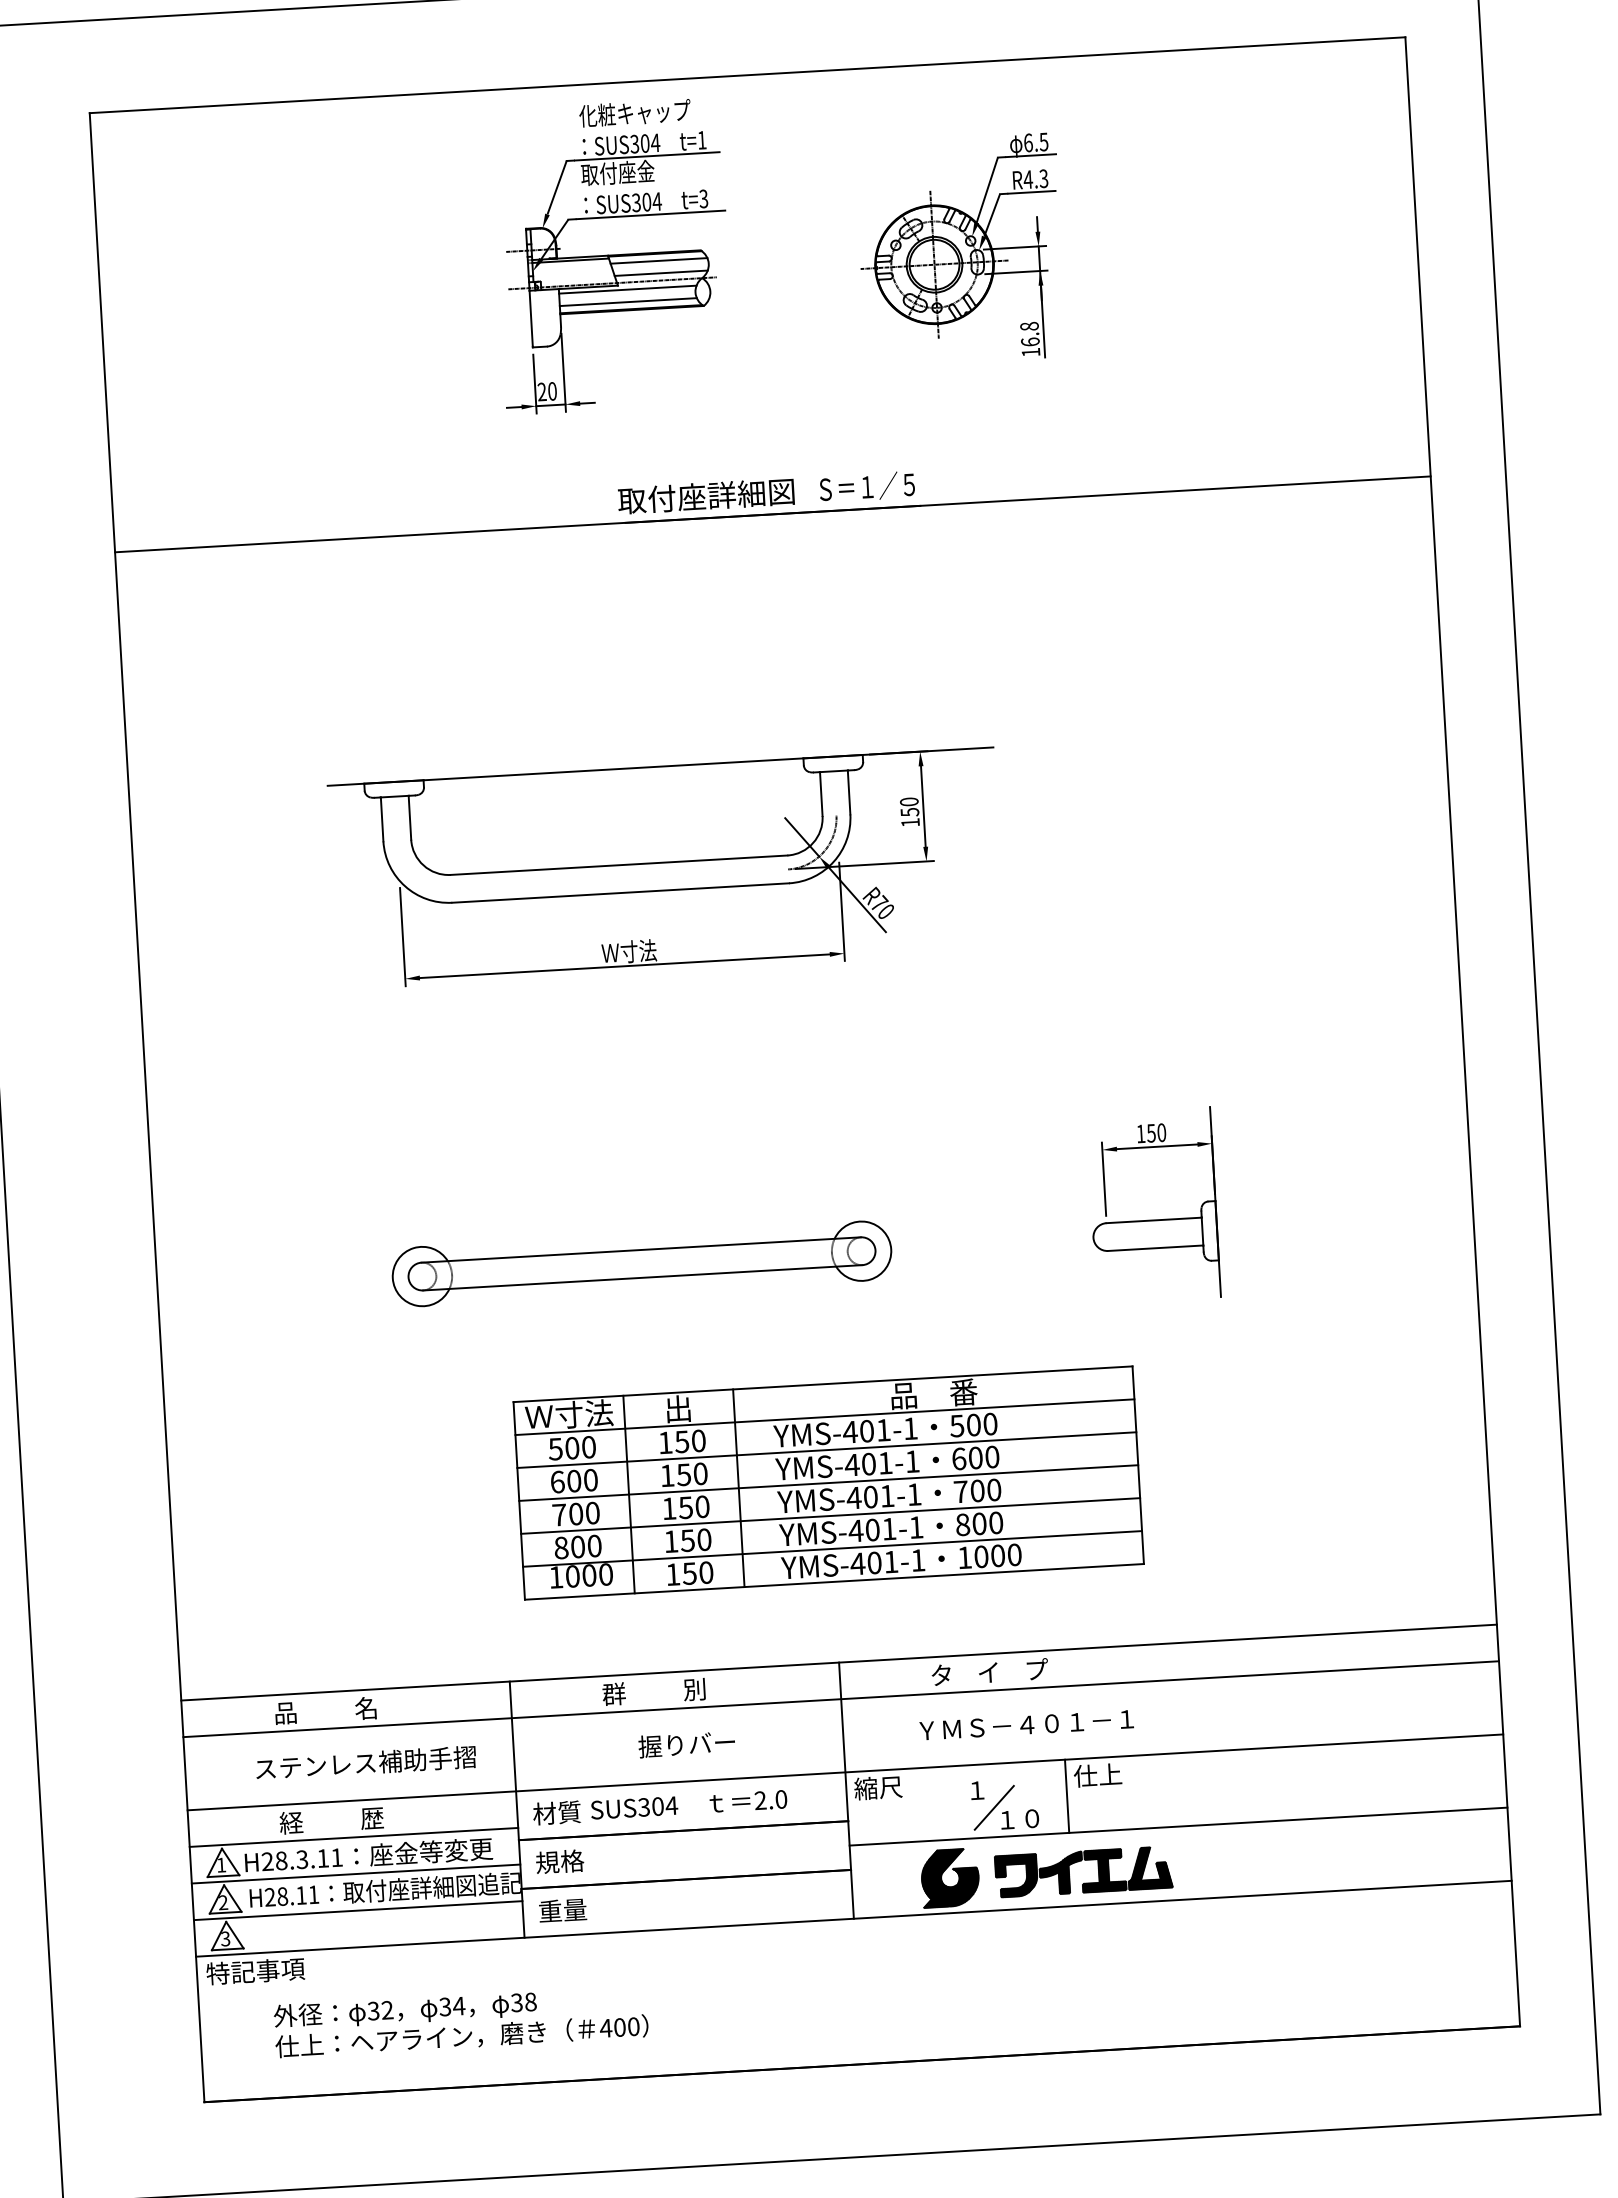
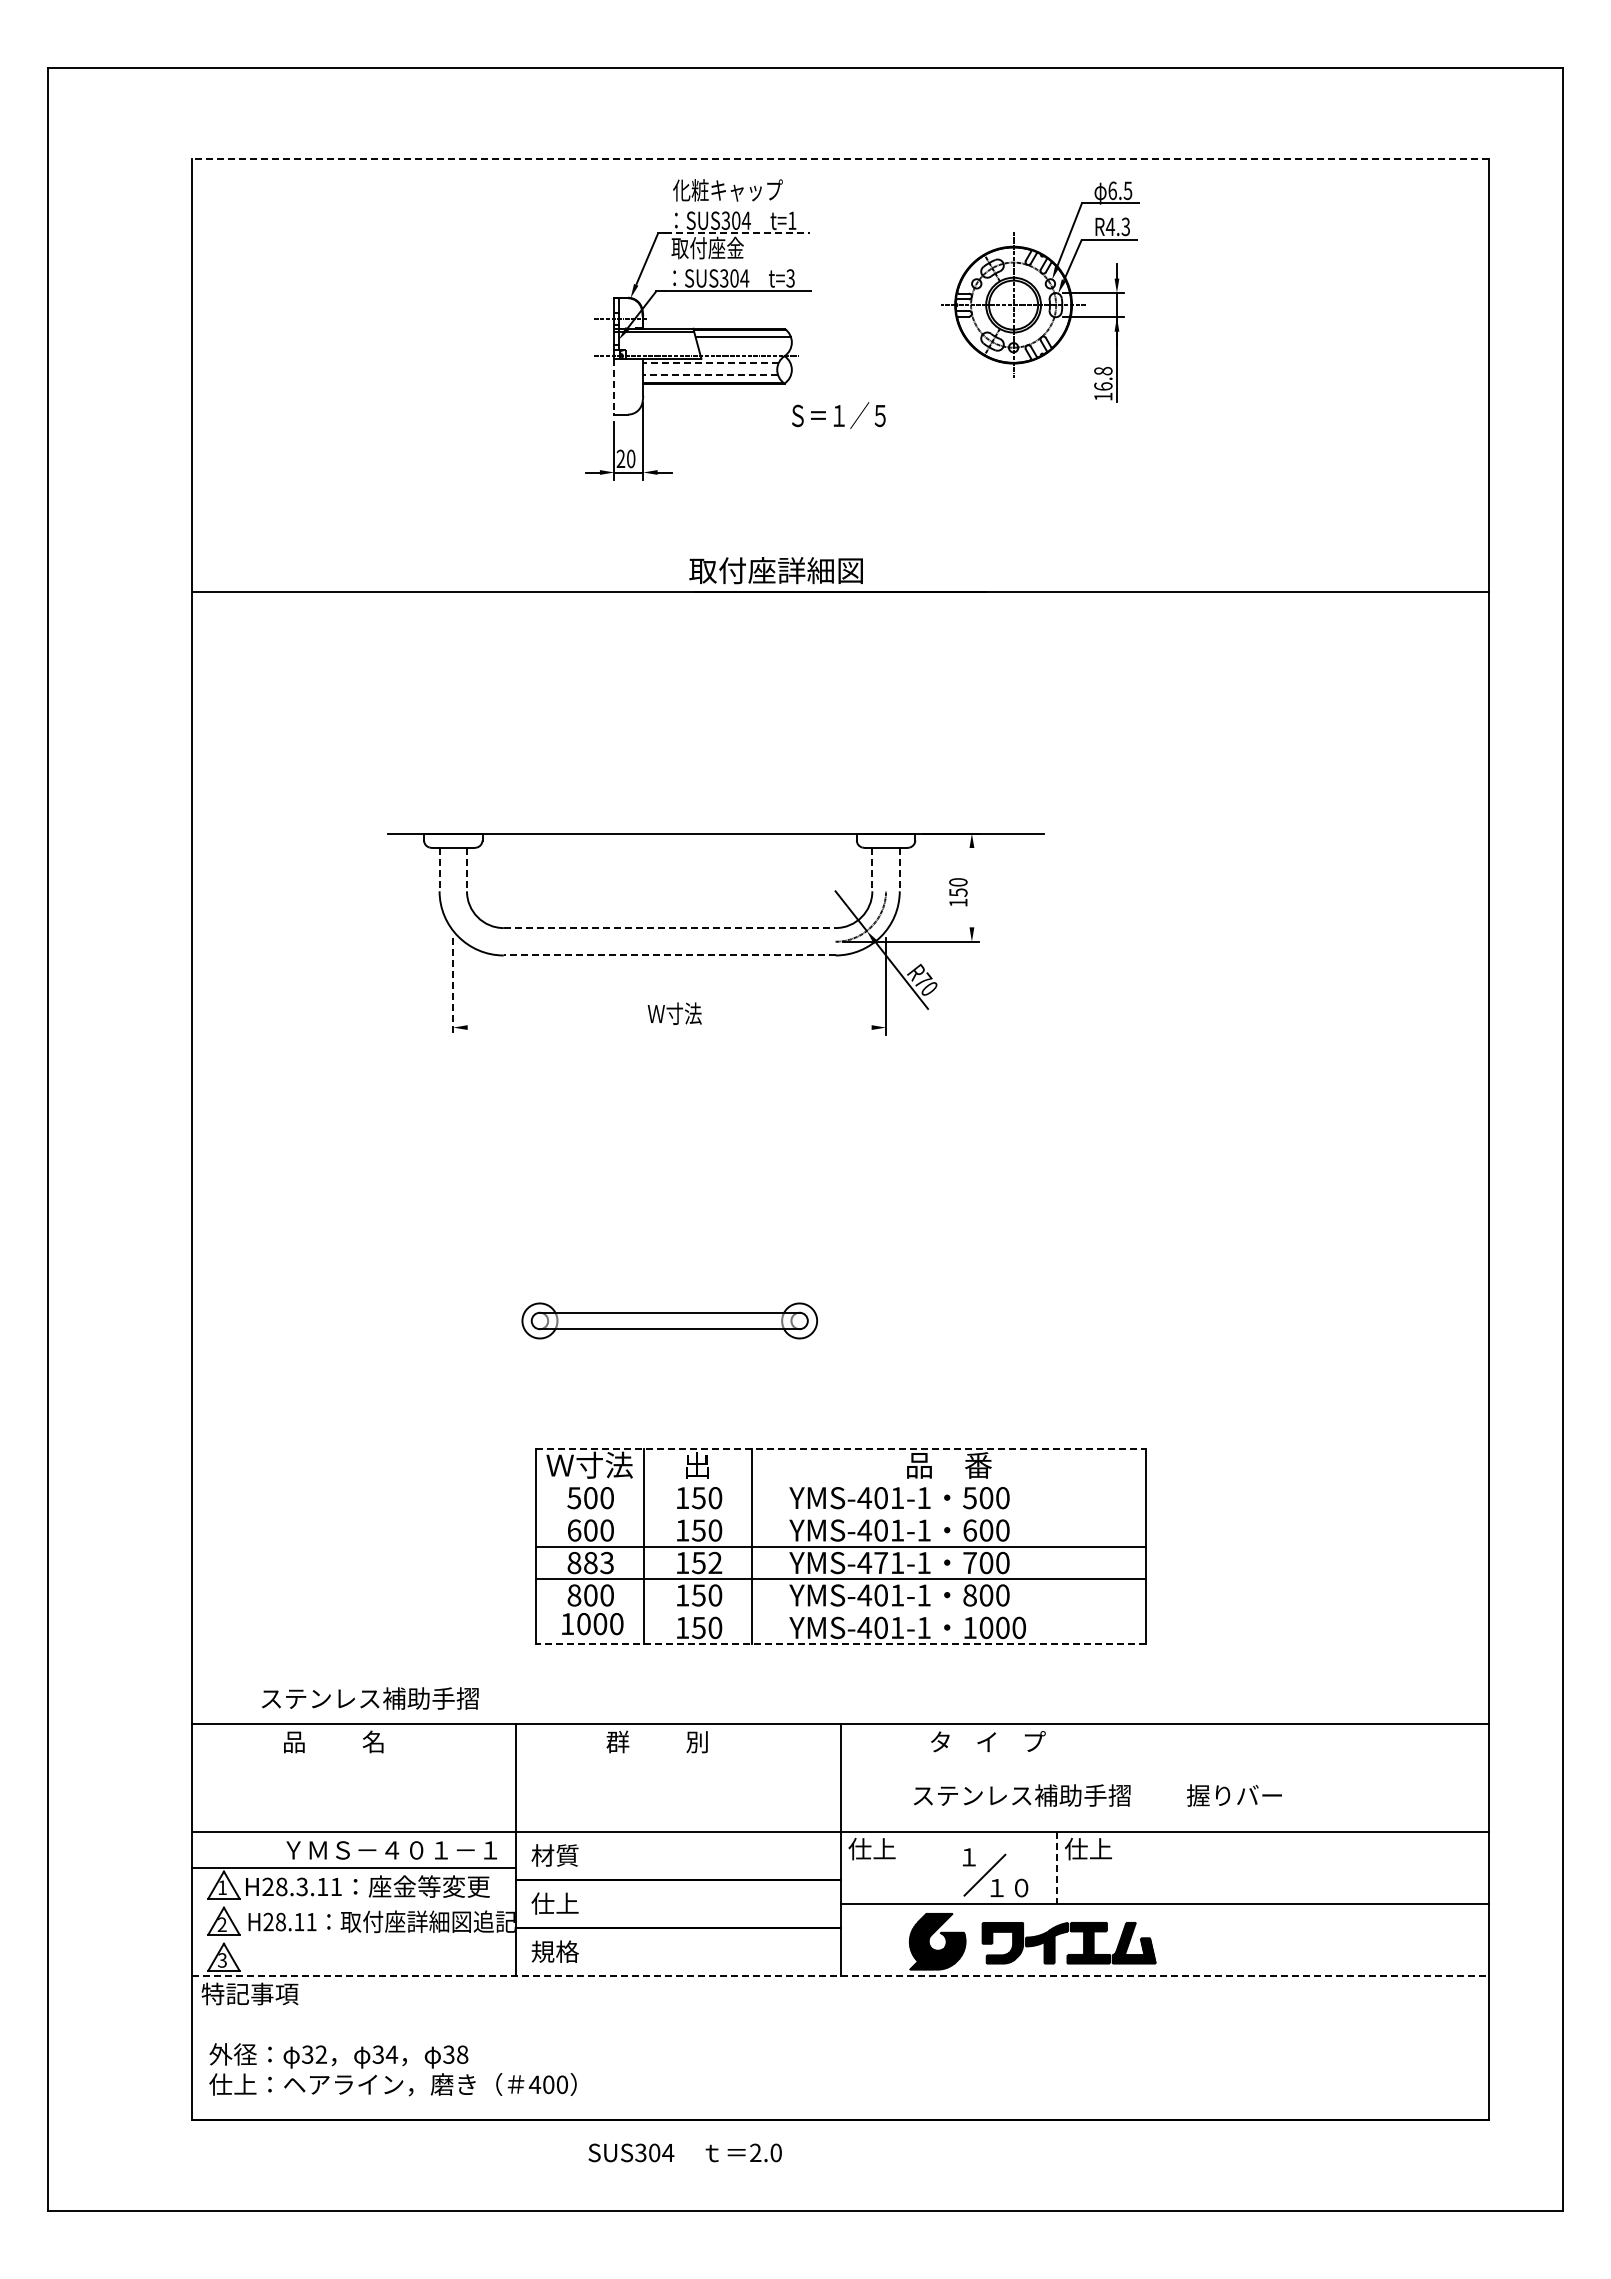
line: (747, 75) -> (840, 159), solid -> dashed
line: (648, 156) -> (738, 233), solid -> dashed
part: (961, 249) -> (1040, 291), moved
line: (661, 273) -> (744, 349), removed
line: (627, 289) -> (710, 363), solid -> dashed
line: (628, 302) -> (710, 375), solid -> dashed
line: (531, 318) -> (614, 386), solid -> dashed
text: (866, 486) -> (838, 415), moved
line: (848, 792) -> (899, 869), solid -> dashed
line: (821, 793) -> (872, 869), solid -> dashed
line: (922, 806) -> (971, 887), removed
line: (409, 817) -> (466, 869), solid -> dashed
line: (382, 819) -> (439, 869), solid -> dashed
line: (618, 865) -> (669, 928), solid -> dashed
line: (620, 893) -> (669, 955), solid -> dashed
line: (403, 937) -> (453, 986), solid -> dashed
line: (624, 966) -> (669, 1027), removed
part: (1153, 1219) -> (1174, 1306), removed
part: (641, 1263) -> (669, 1320), size x0.6
line: (823, 1384) -> (841, 1449), solid -> dashed
line: (824, 1416) -> (840, 1481), removed
line: (826, 1450) -> (840, 1514), removed
text: (870, 1496) -> (880, 1562), YMS-401-1 -> YMS-471-1
text: (702, 1507) -> (715, 1563), 150 -> 152
text: (575, 1514) -> (590, 1563), 700 -> 883
line: (832, 1548) -> (840, 1611), removed
line: (834, 1582) -> (840, 1644), solid -> dashed
line: (841, 1698) -> (840, 1759), removed
text: (1026, 1724) -> (1021, 1795), ＹＭＳ－４０１－１ -> ステンレス補助手摺
text: (686, 1744) -> (1234, 1795), moved
text: (366, 1762) -> (370, 1698), moved
text: (877, 1787) -> (871, 1848), 縮尺 -> 仕上
line: (1067, 1796) -> (1057, 1868), solid -> dashed
text: (688, 1804) -> (684, 2152), moved
text: (388, 1817) -> (389, 1850), 経          歴 -> ＹＭＳ－４０１－１
text: (559, 1861) -> (554, 1903), 規格 -> 仕上
line: (356, 1874) -> (354, 1904), removed
line: (358, 1910) -> (354, 1940), removed
text: (562, 1910) -> (554, 1951), 重量 -> 規格
line: (854, 1919) -> (841, 1976), solid -> dashed
text: (460, 2021) -> (392, 2069), moved

